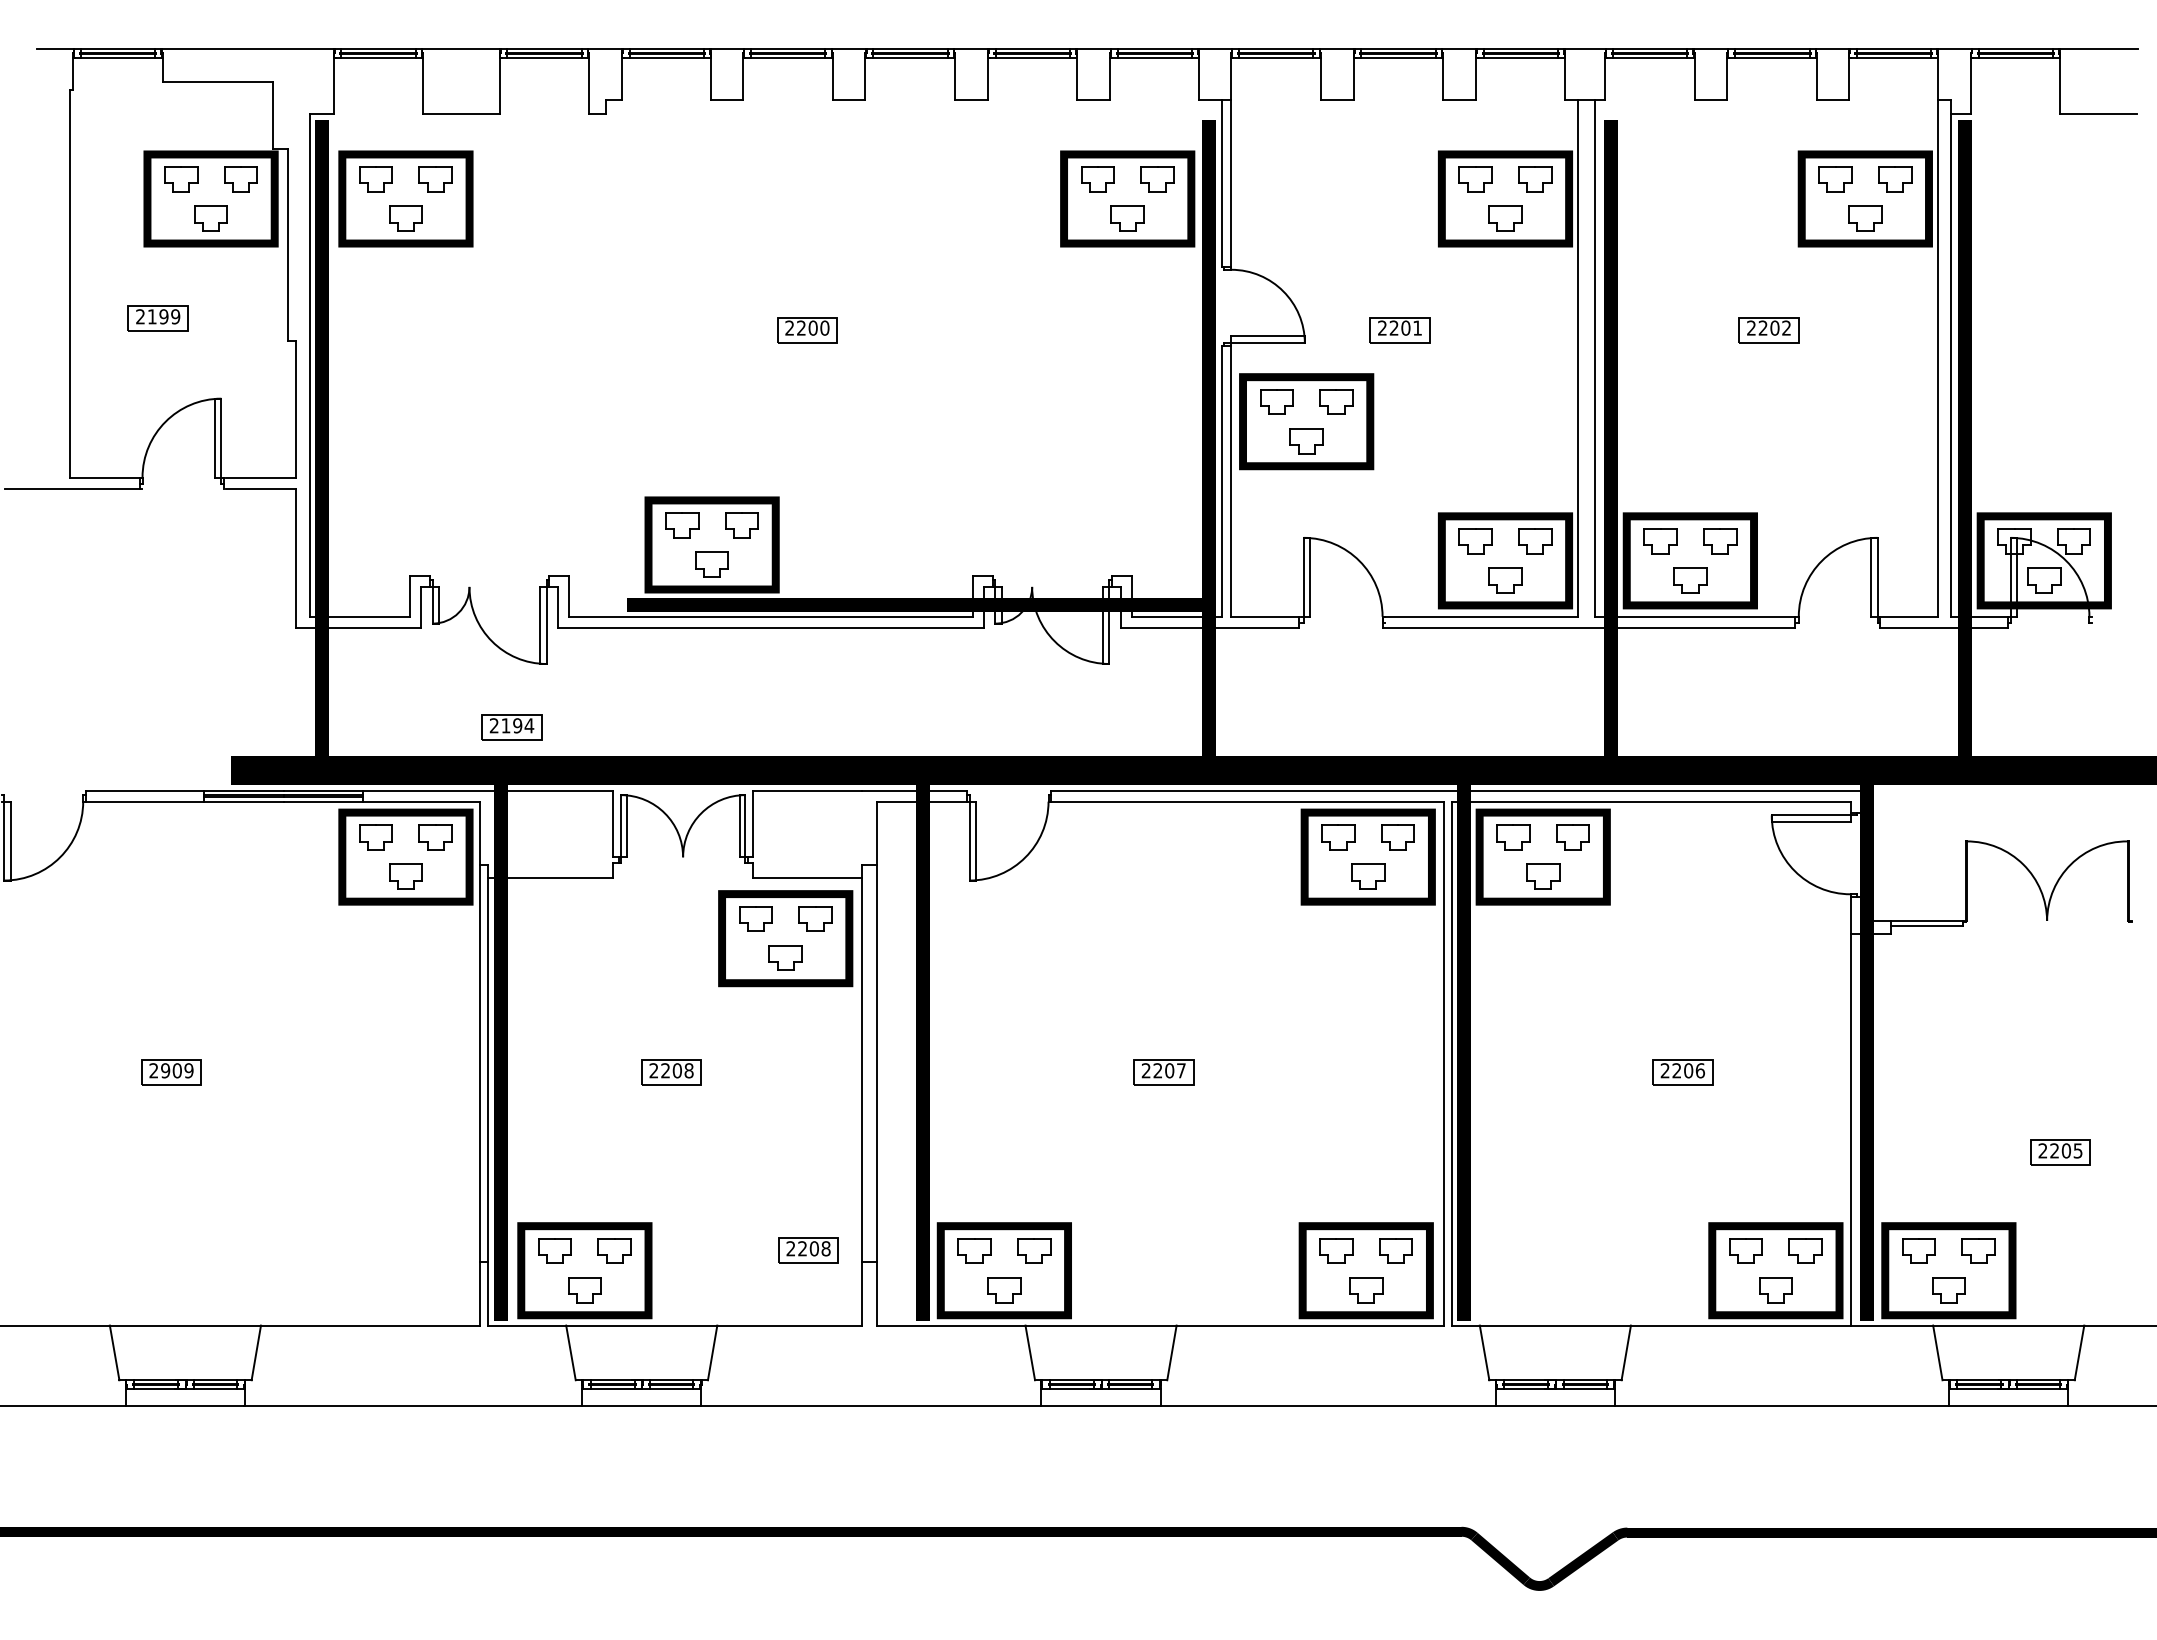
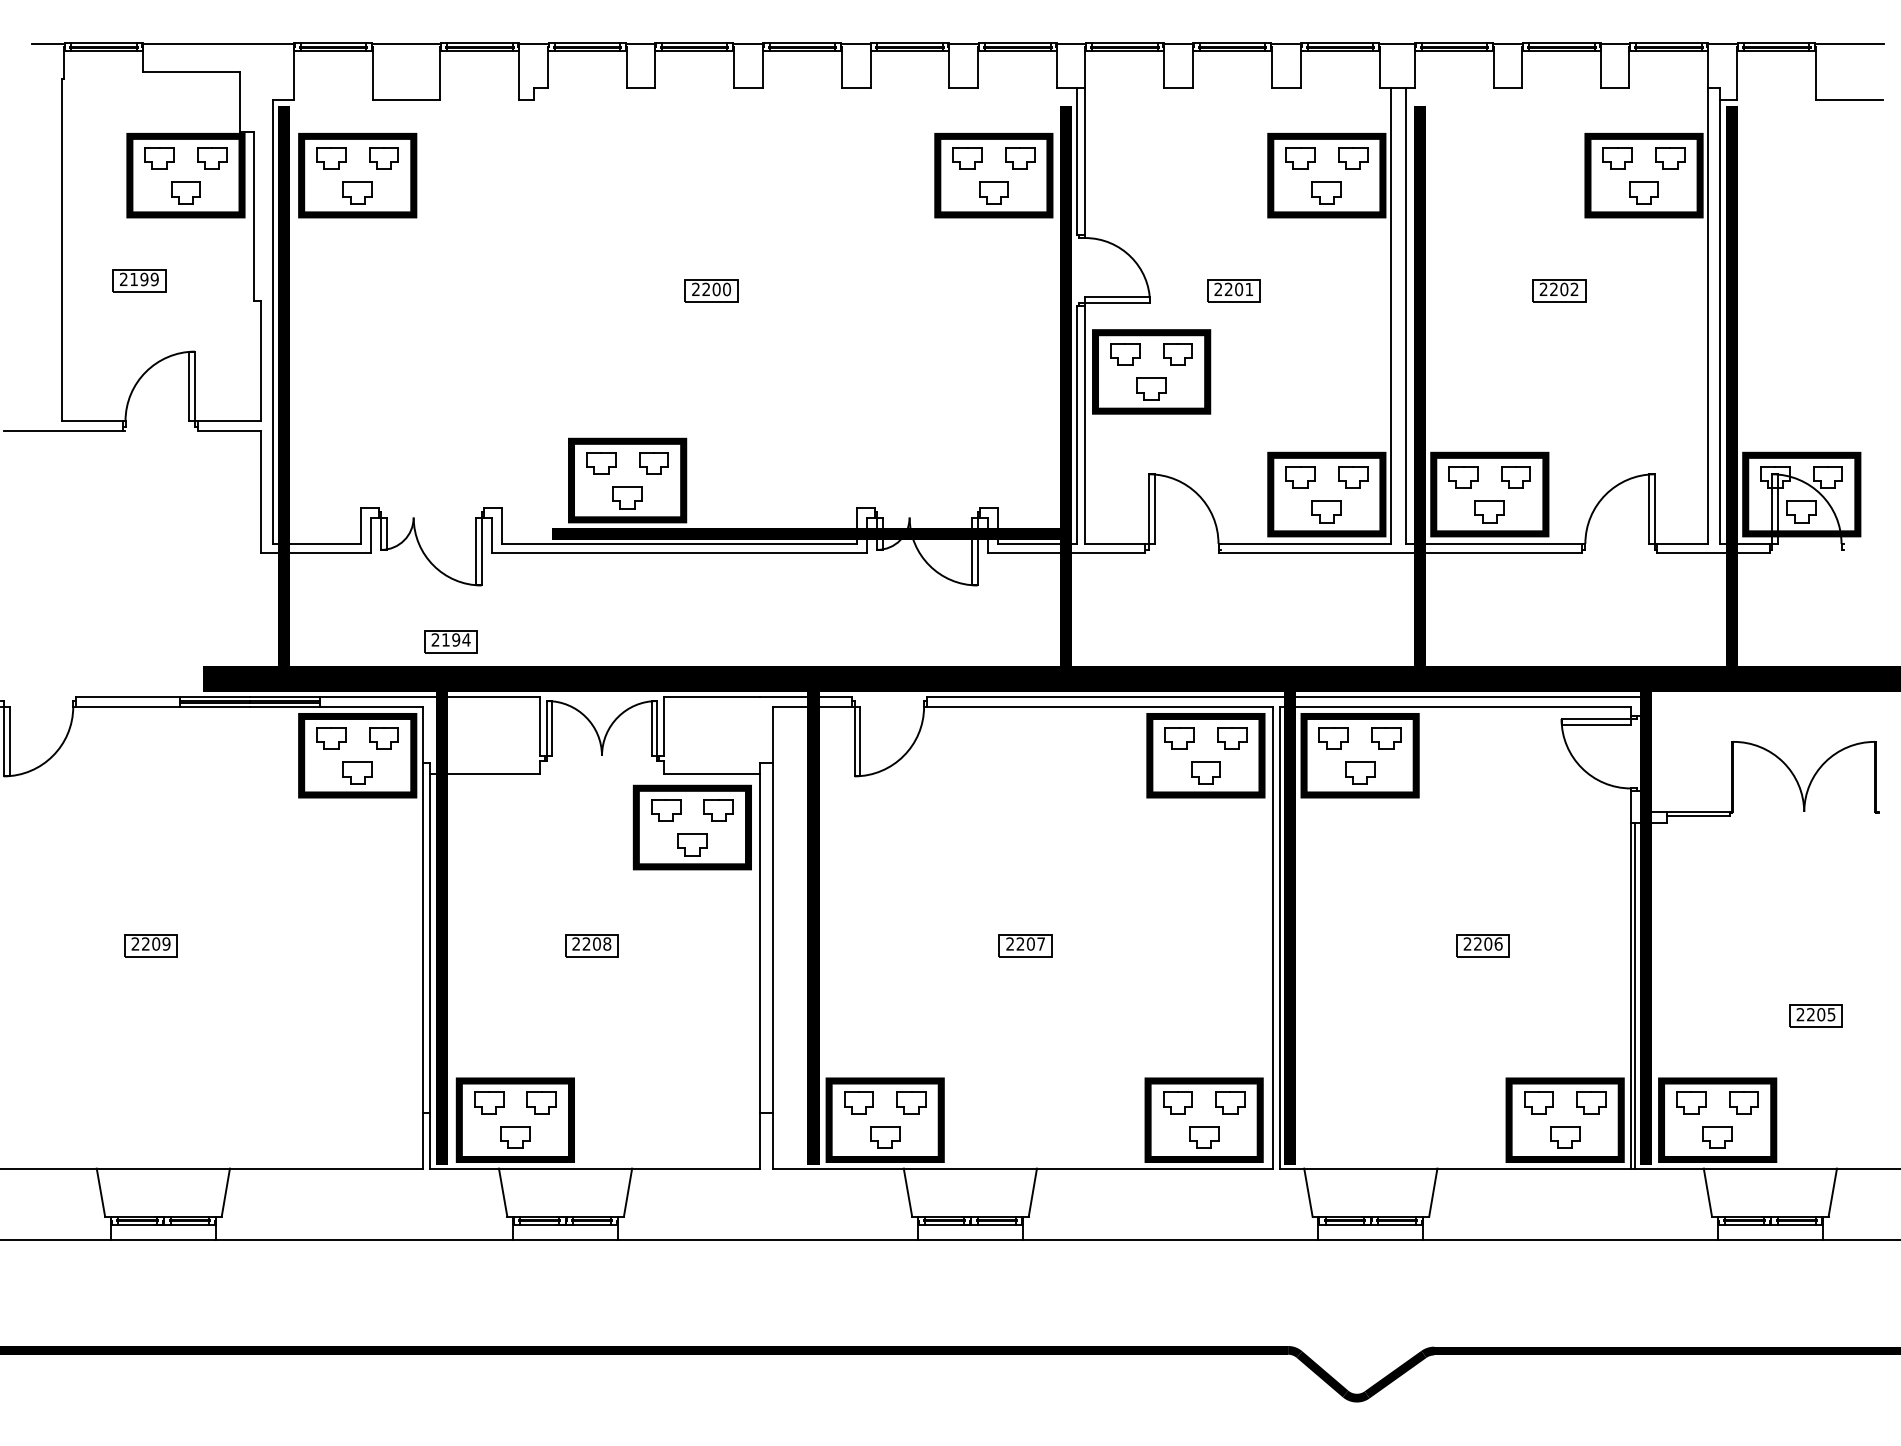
text: (165, 1070) -> (145, 943), 2909 -> 2209
line: (1855, 1129) -> (1635, 995), added
part: (808, 1250) -> (712, 1102), removed

